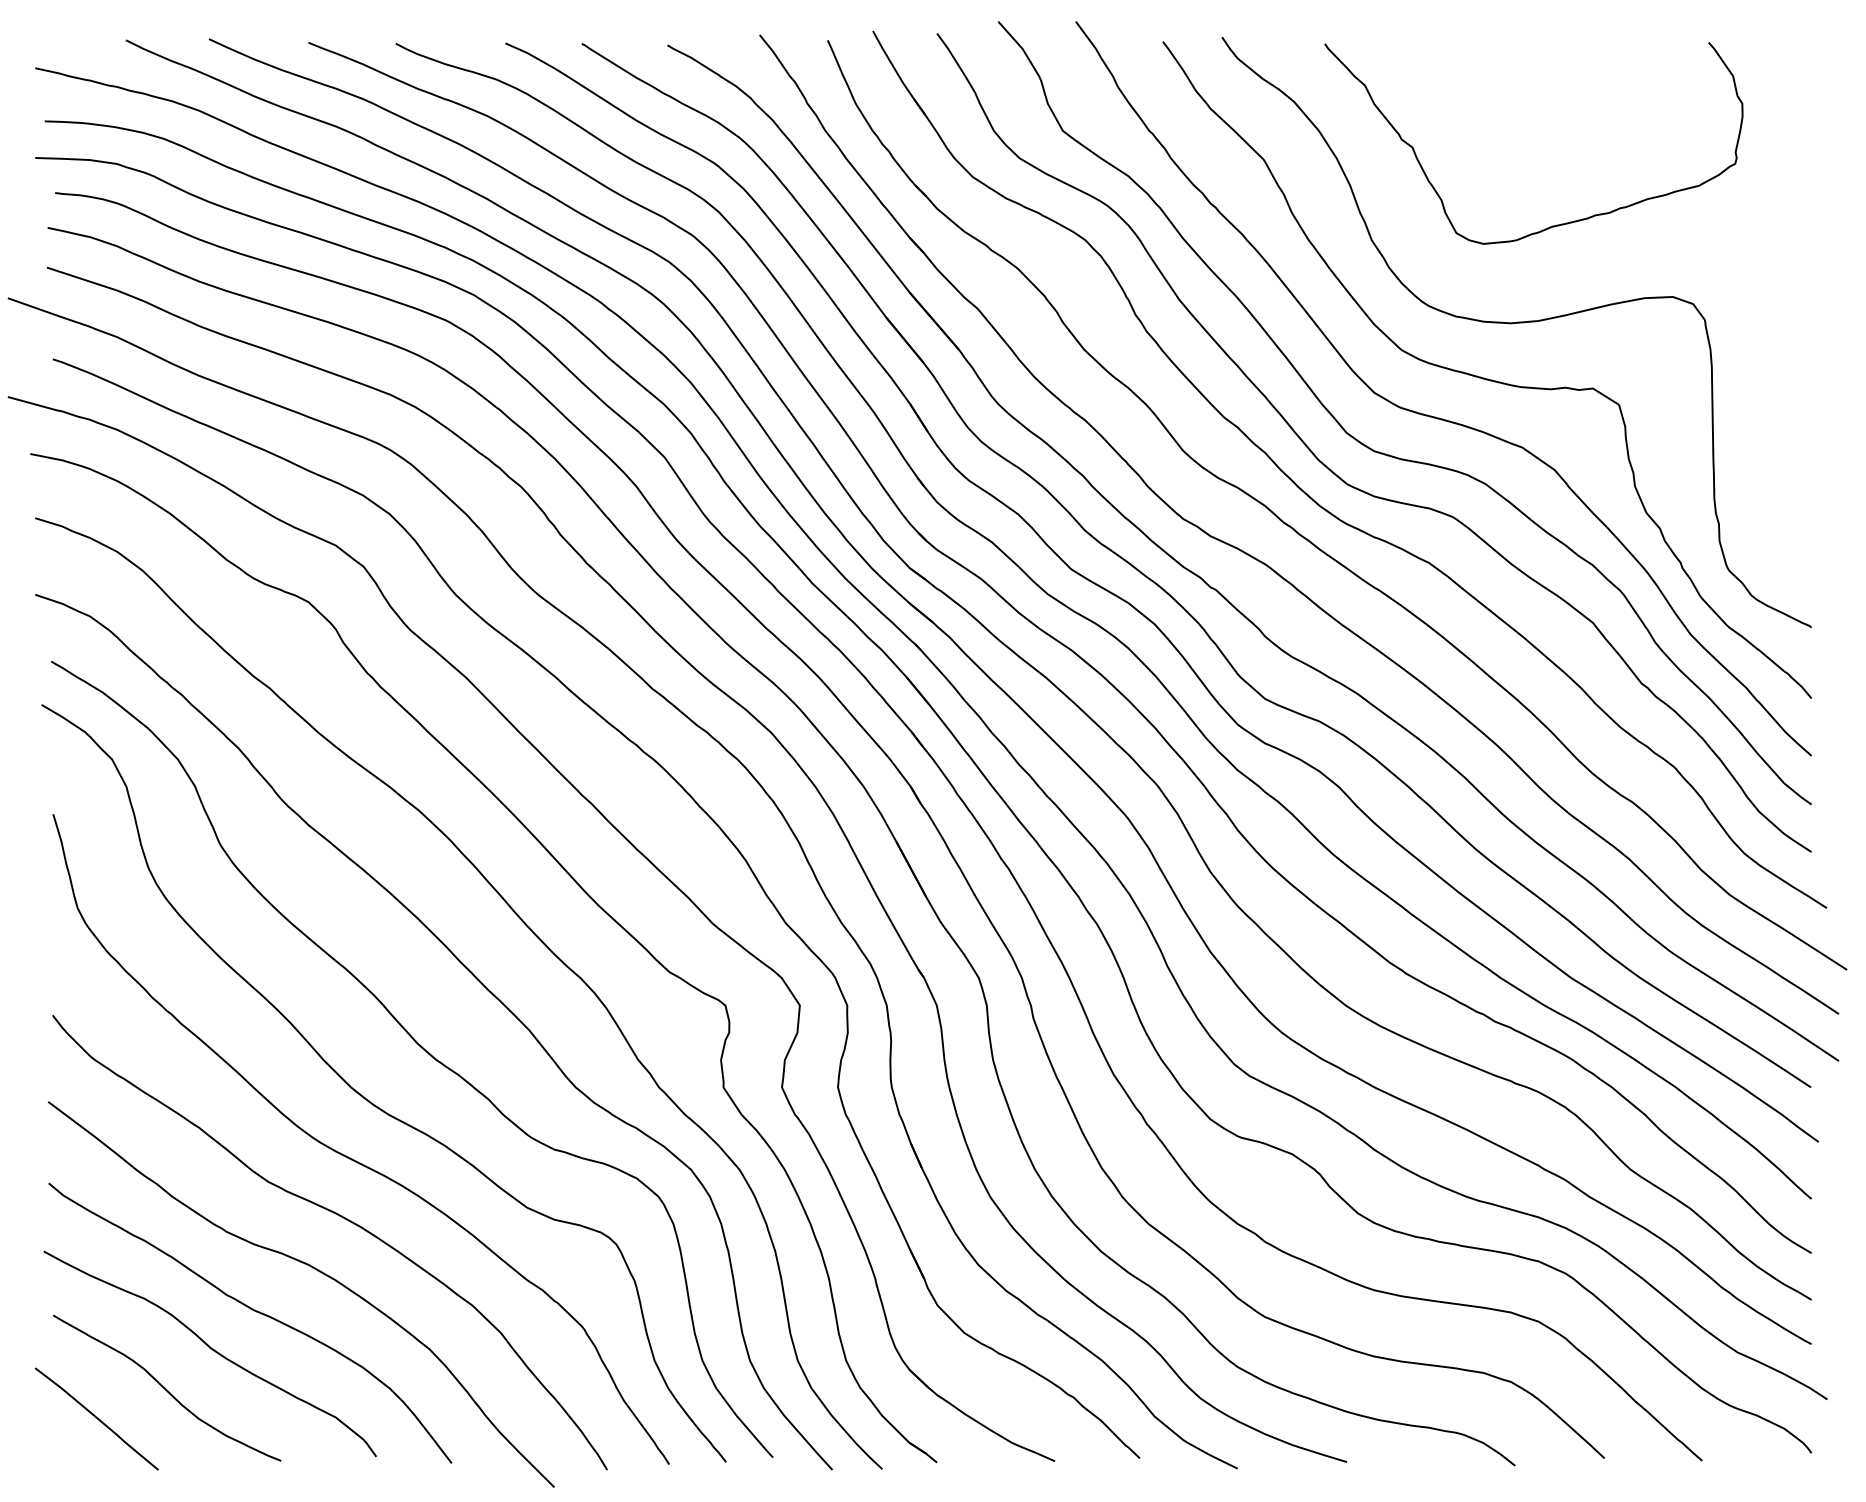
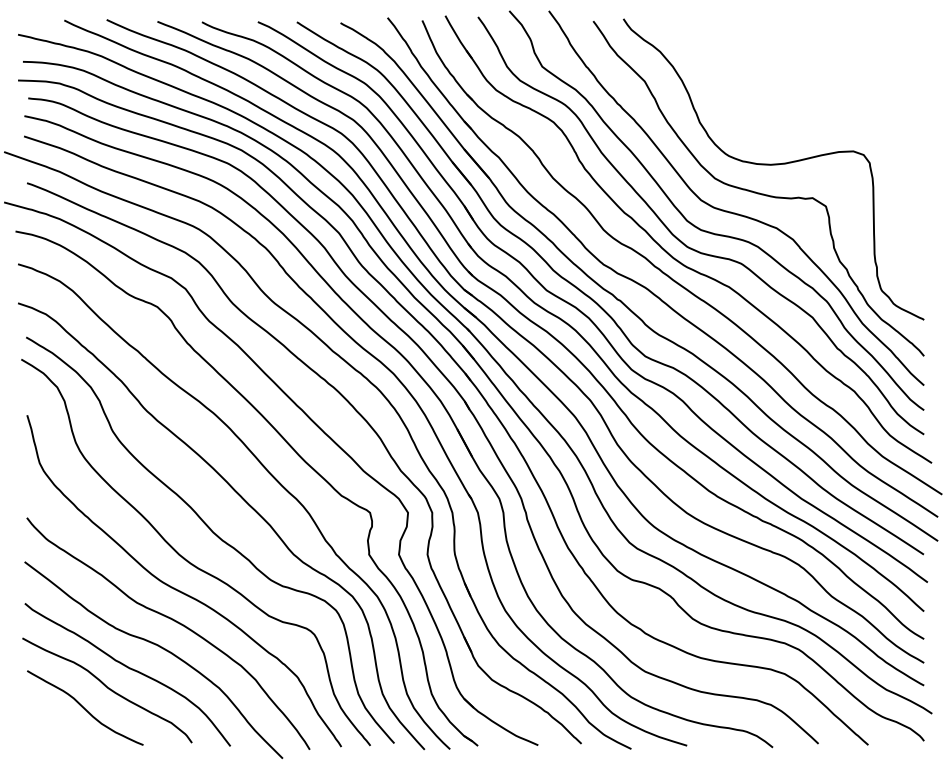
curve: (1551, 224) -> (791, 114), removed
line: (96, 1418) -> (49, 723), removed

